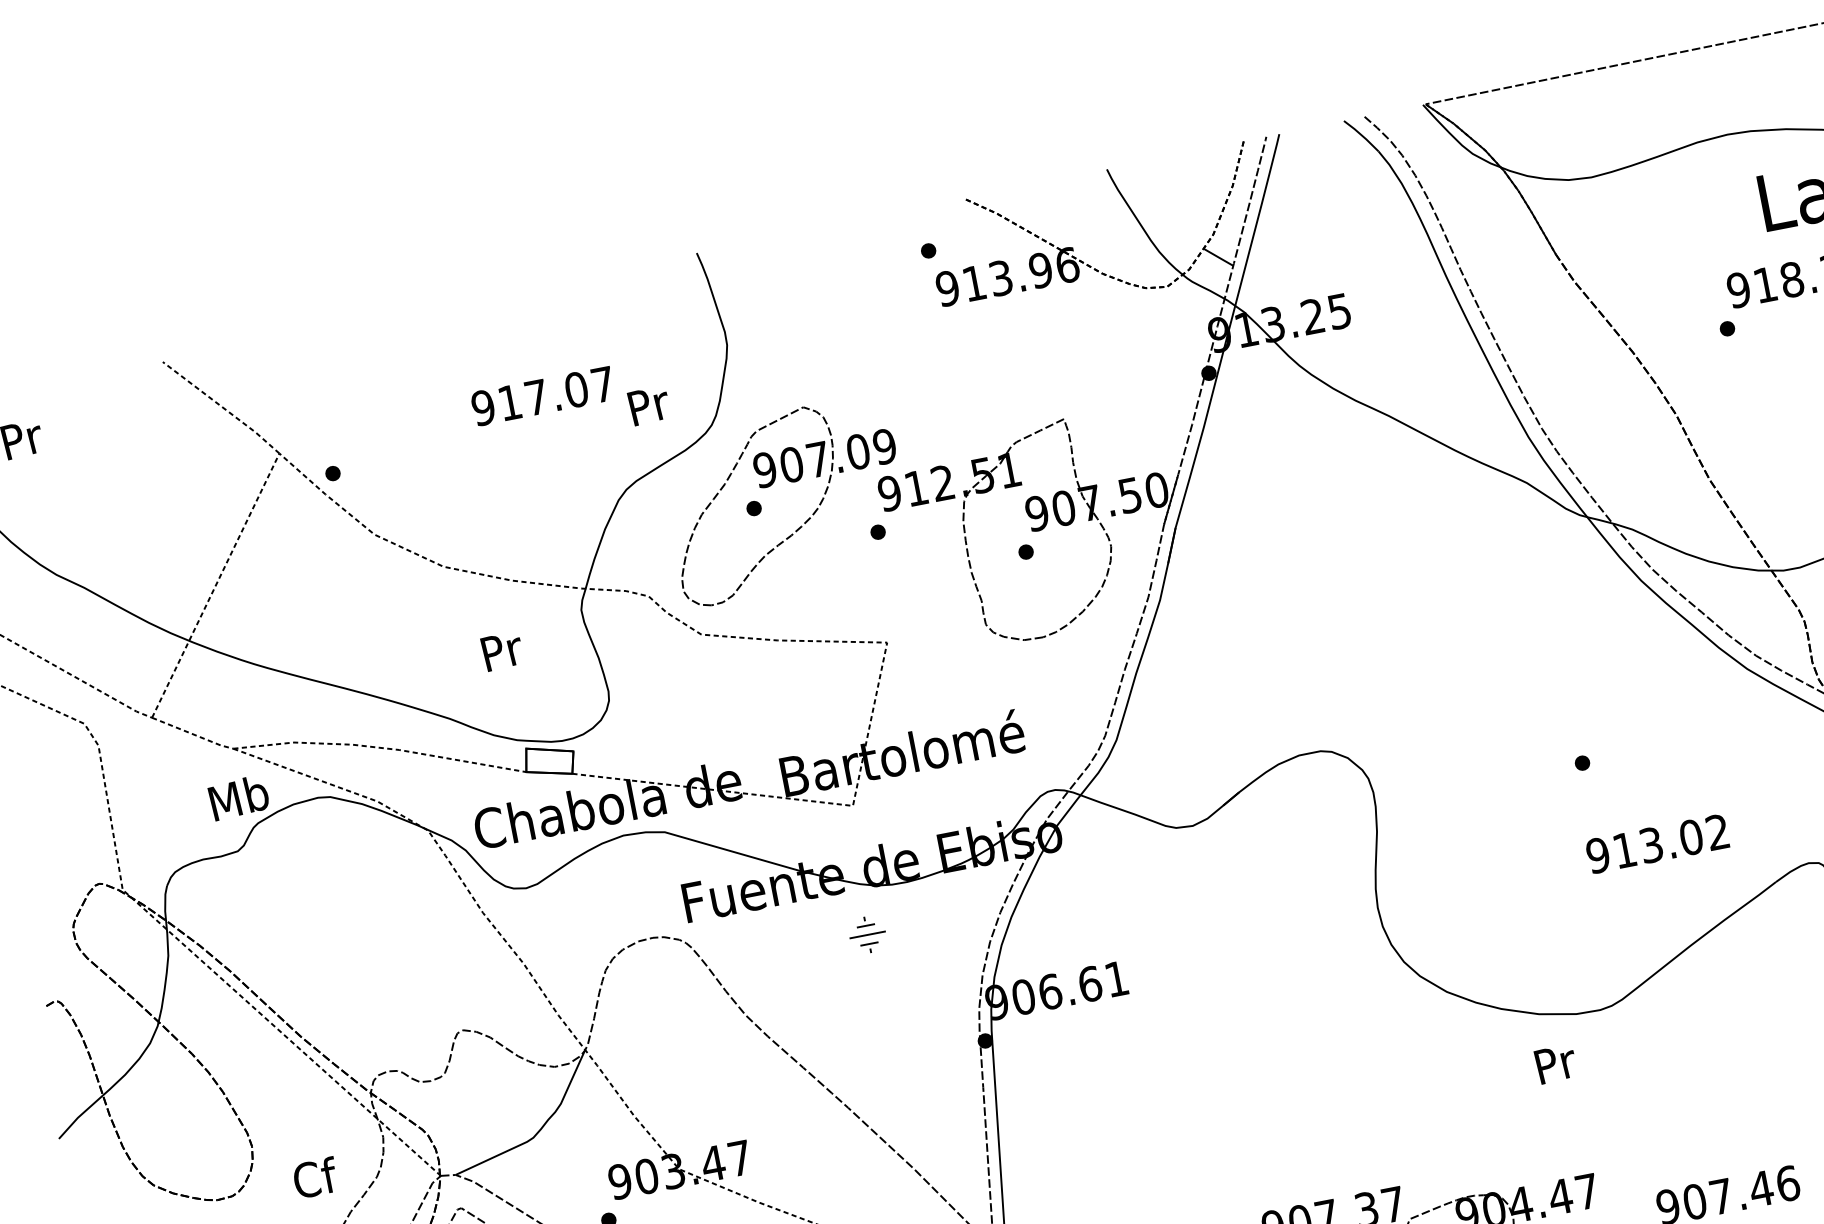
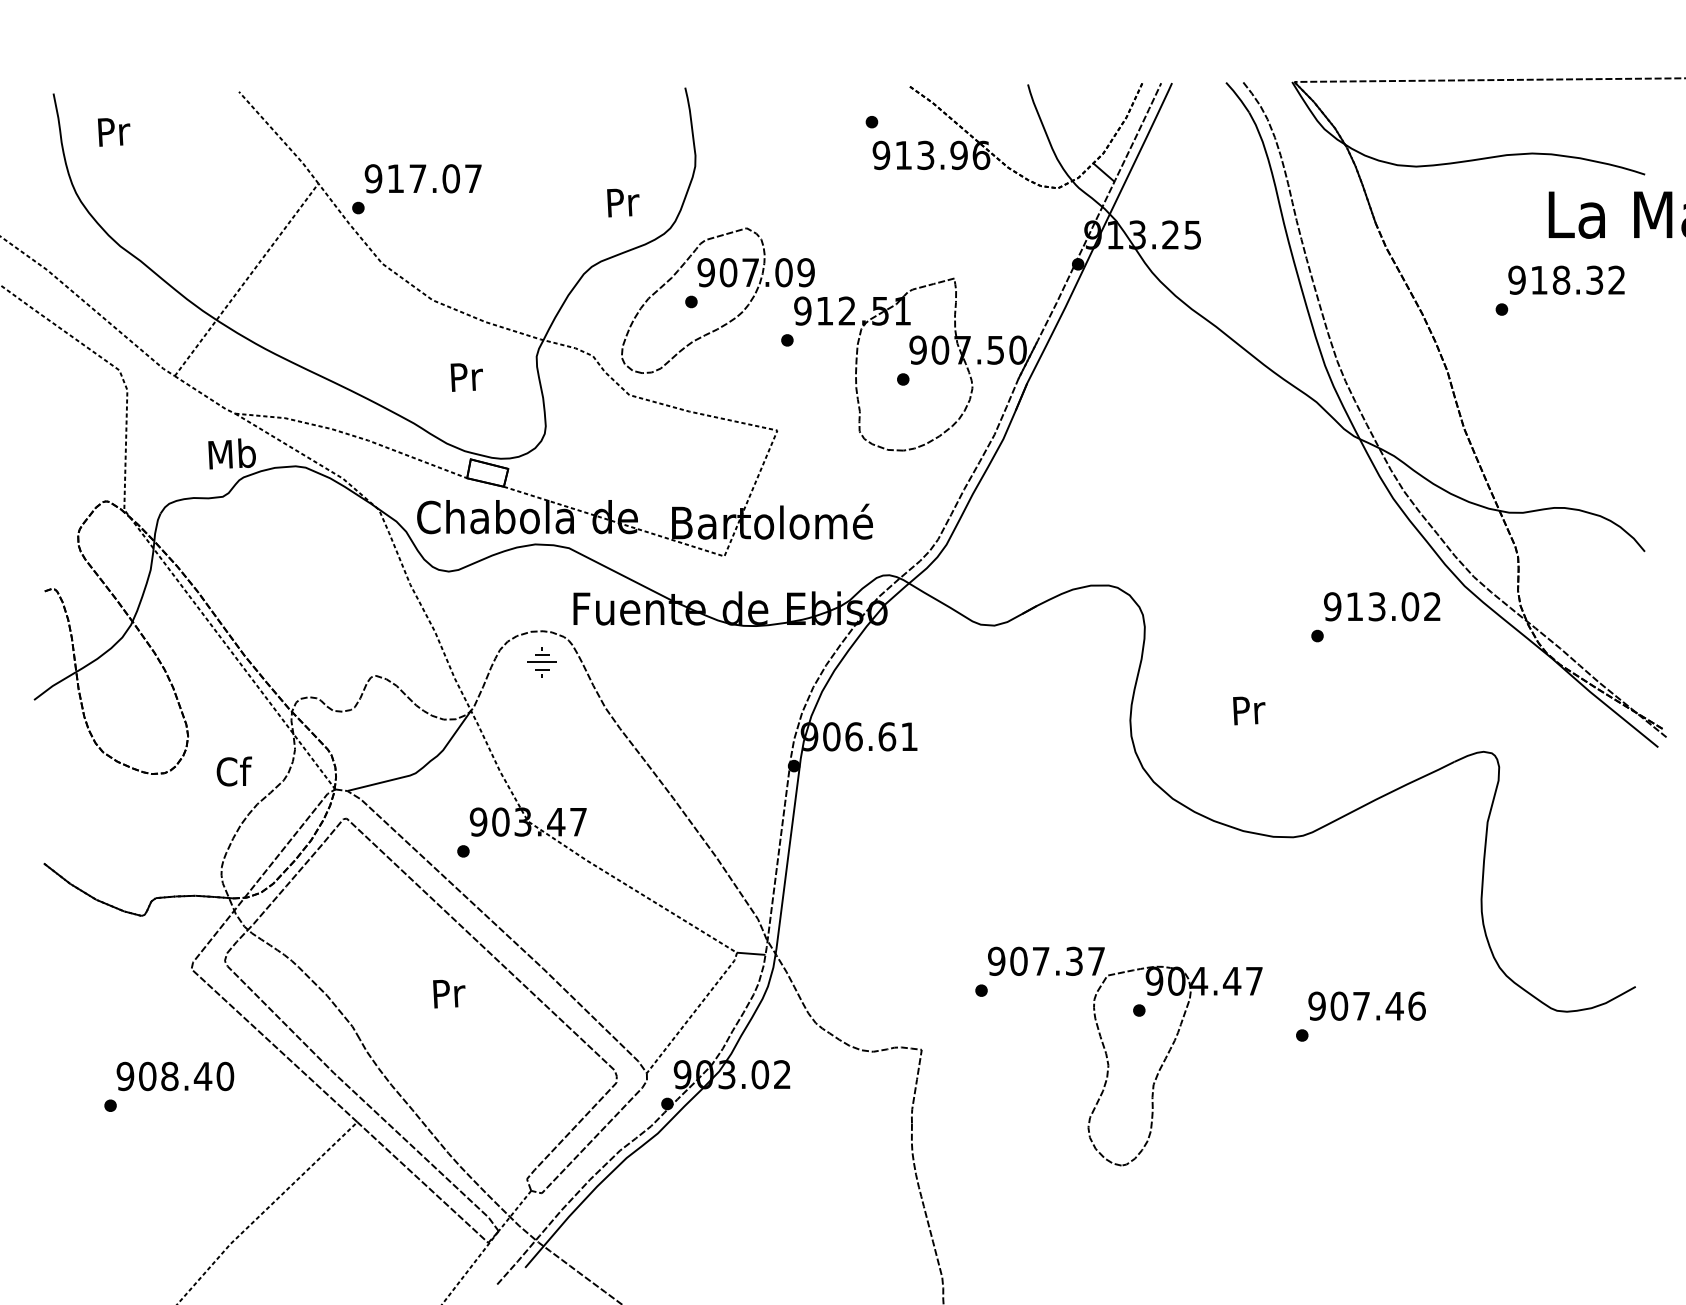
text: (542, 396) -> (422, 178), moved
text: (1657, 843) -> (1382, 606), moved
part: (866, 935) -> (541, 662), moved
text: (1556, 1063) -> (1249, 710), moved

